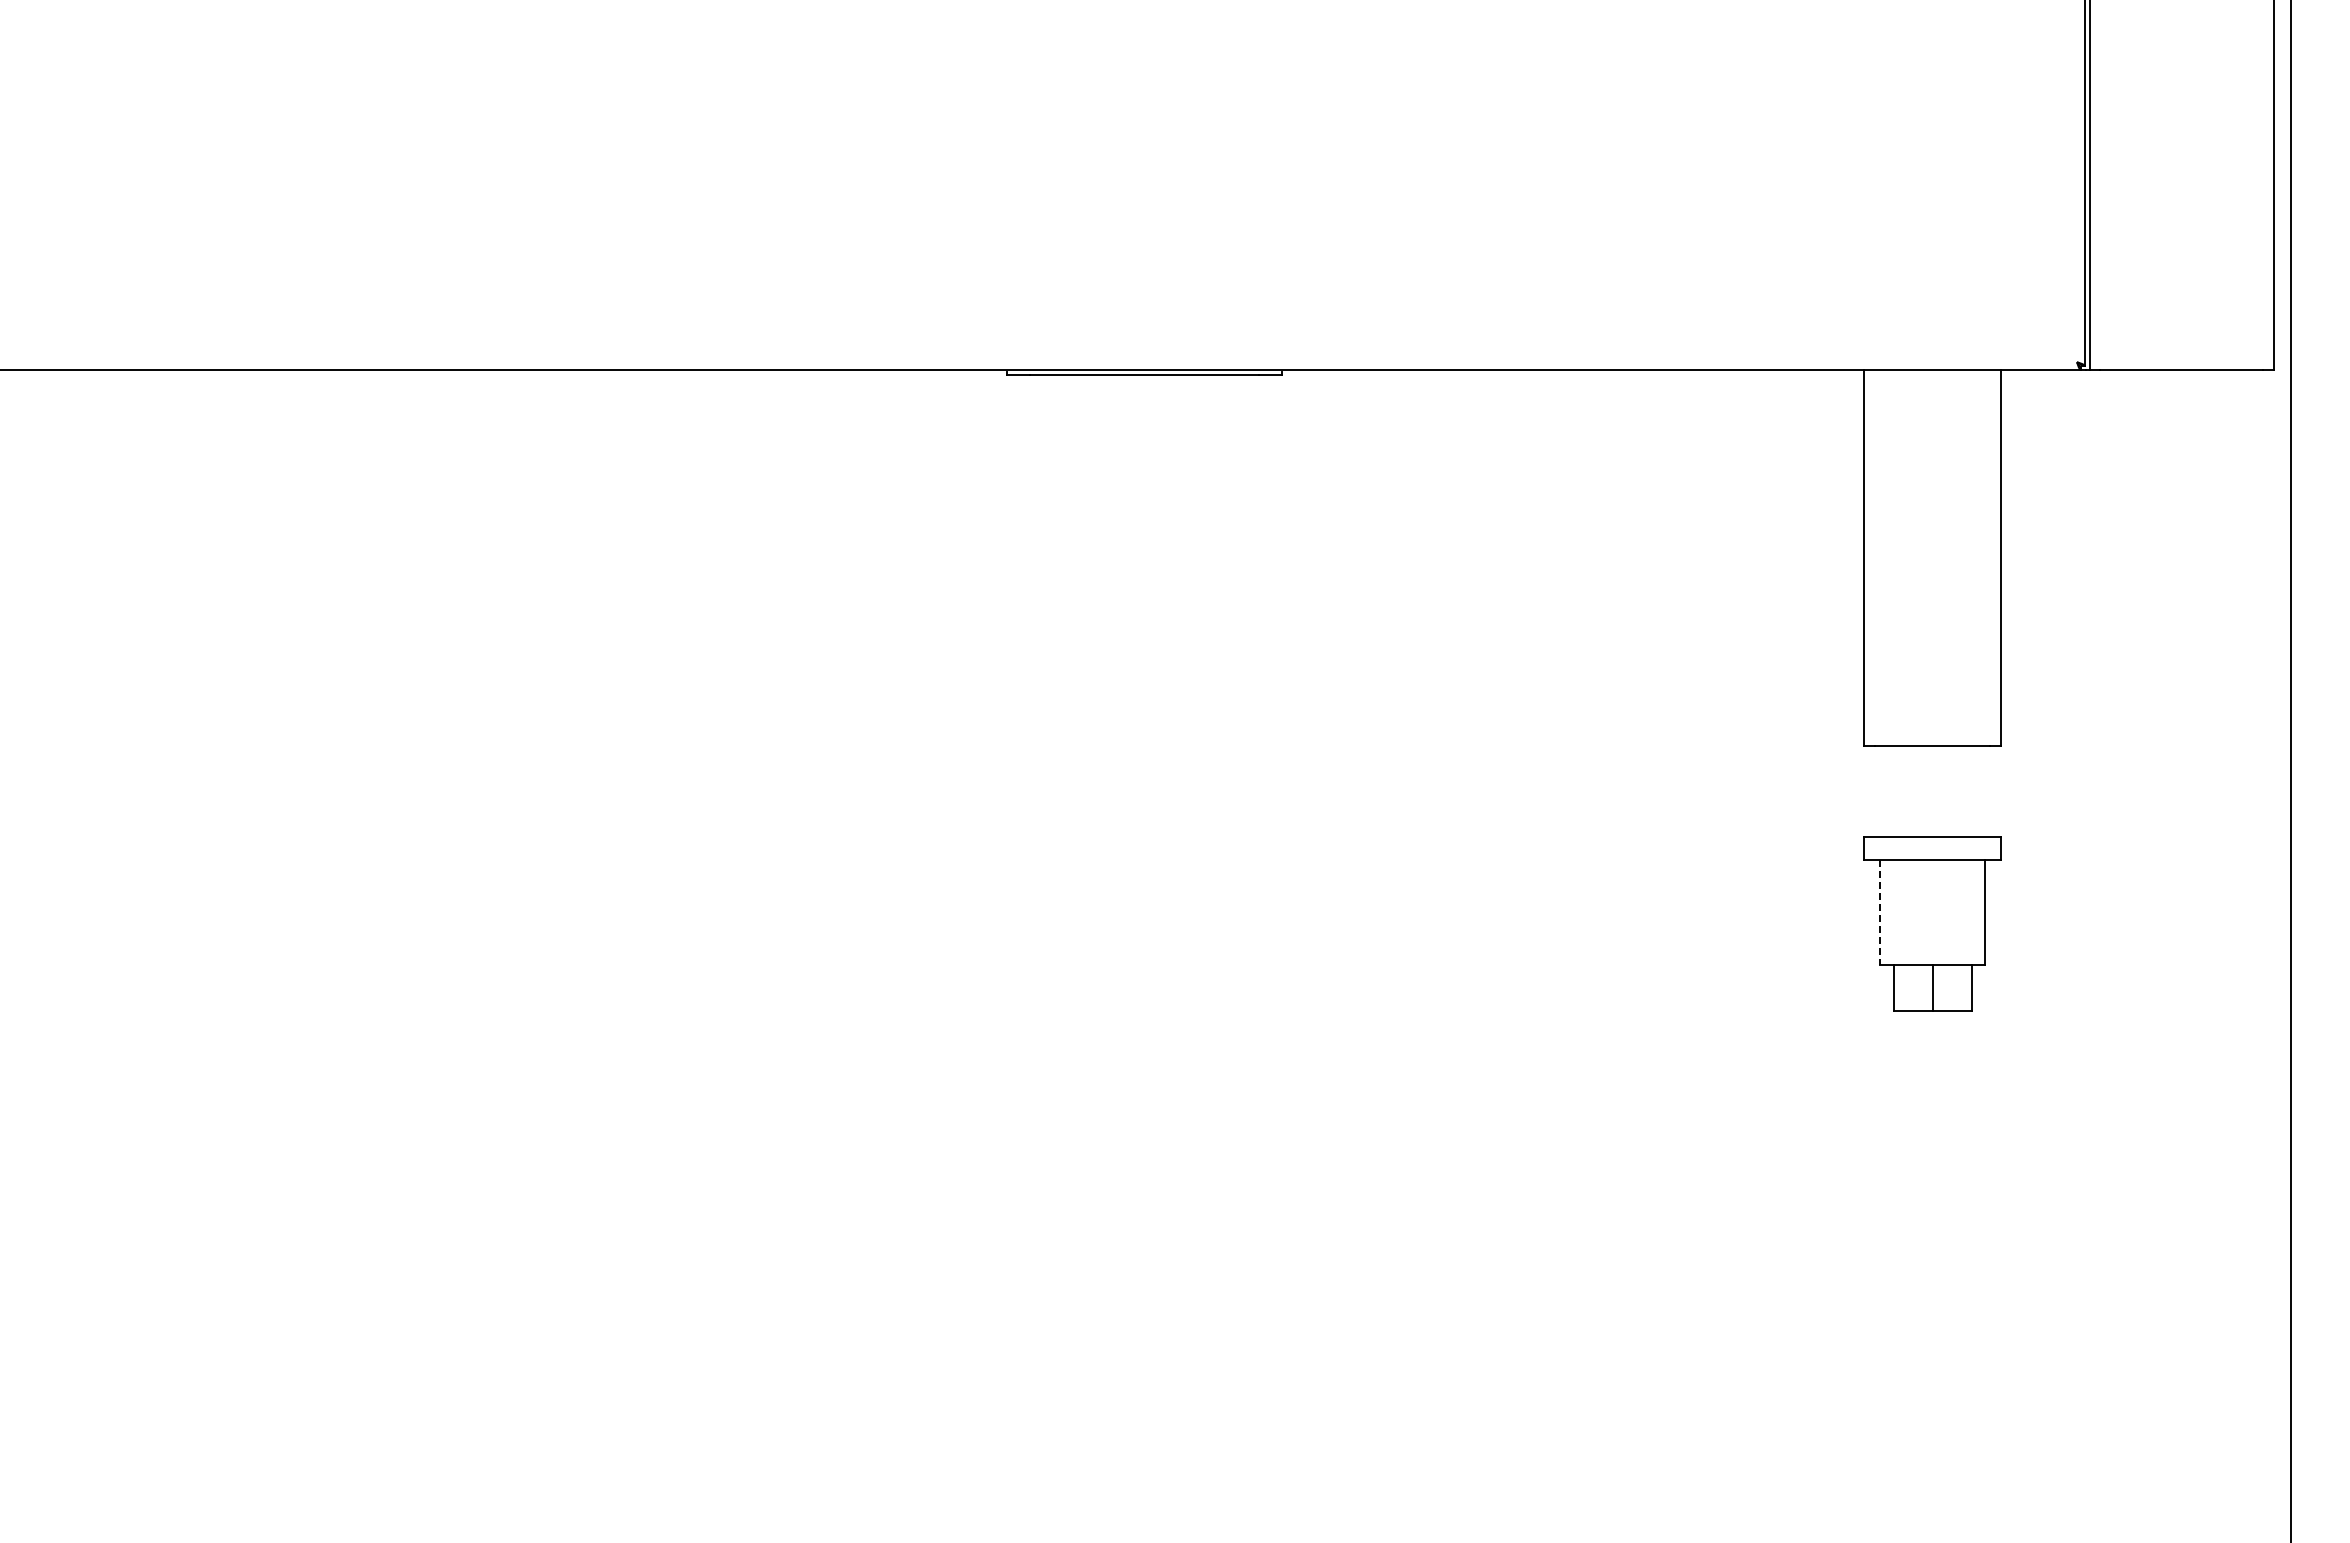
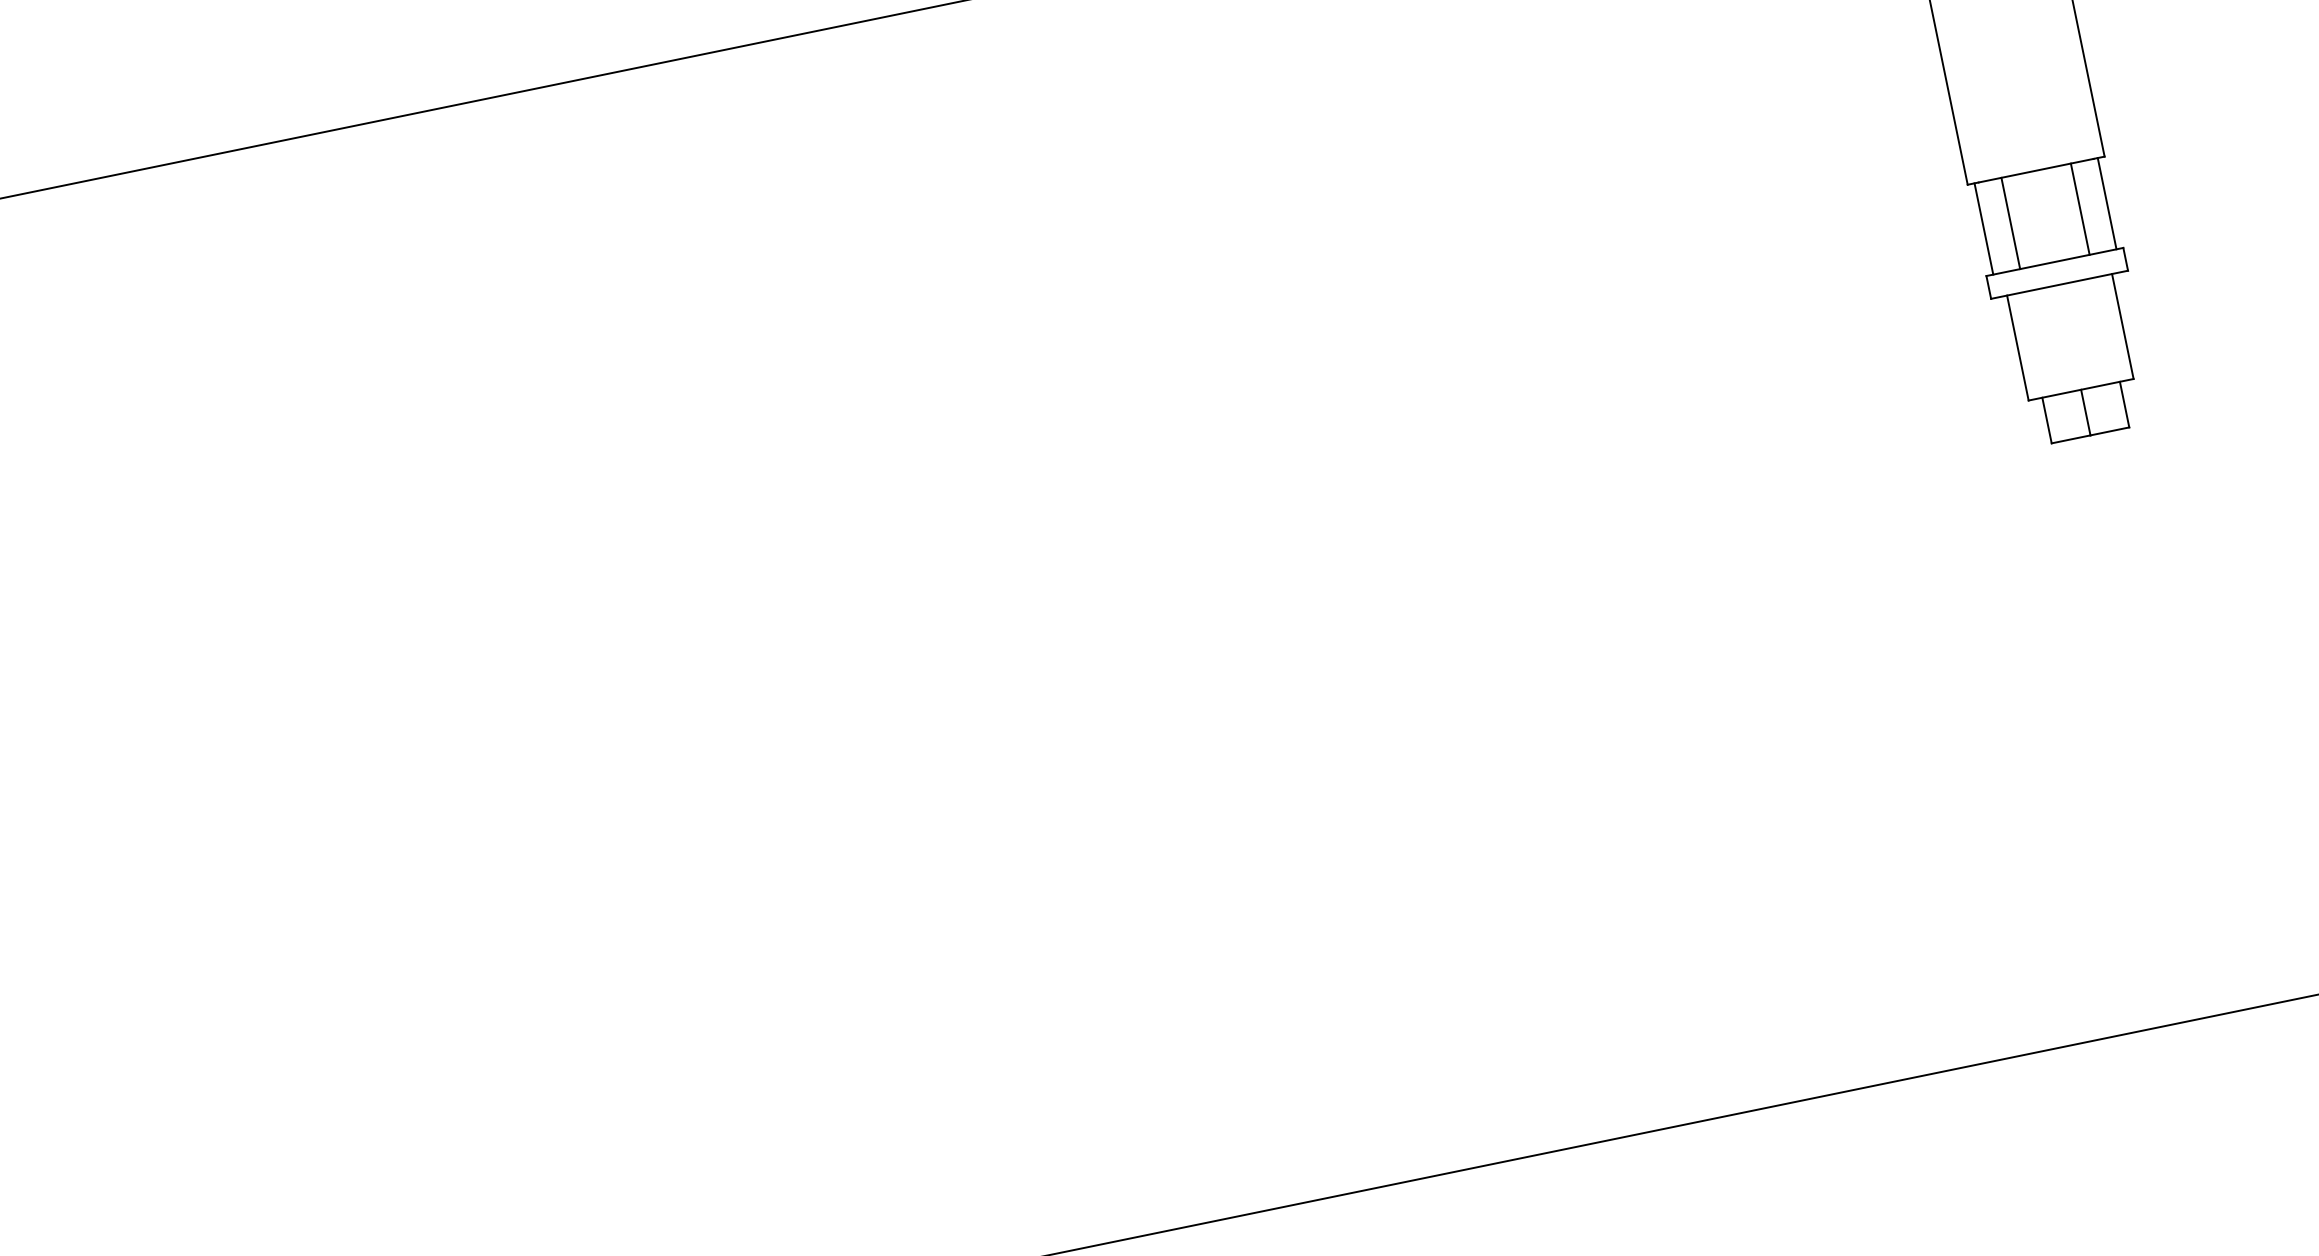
line: (1870, 791) -> (1983, 229), added
line: (1897, 791) -> (2010, 223), added
line: (1967, 791) -> (2080, 209), added
line: (1994, 791) -> (2107, 203), added
line: (1880, 912) -> (2018, 347), dashed -> solid

